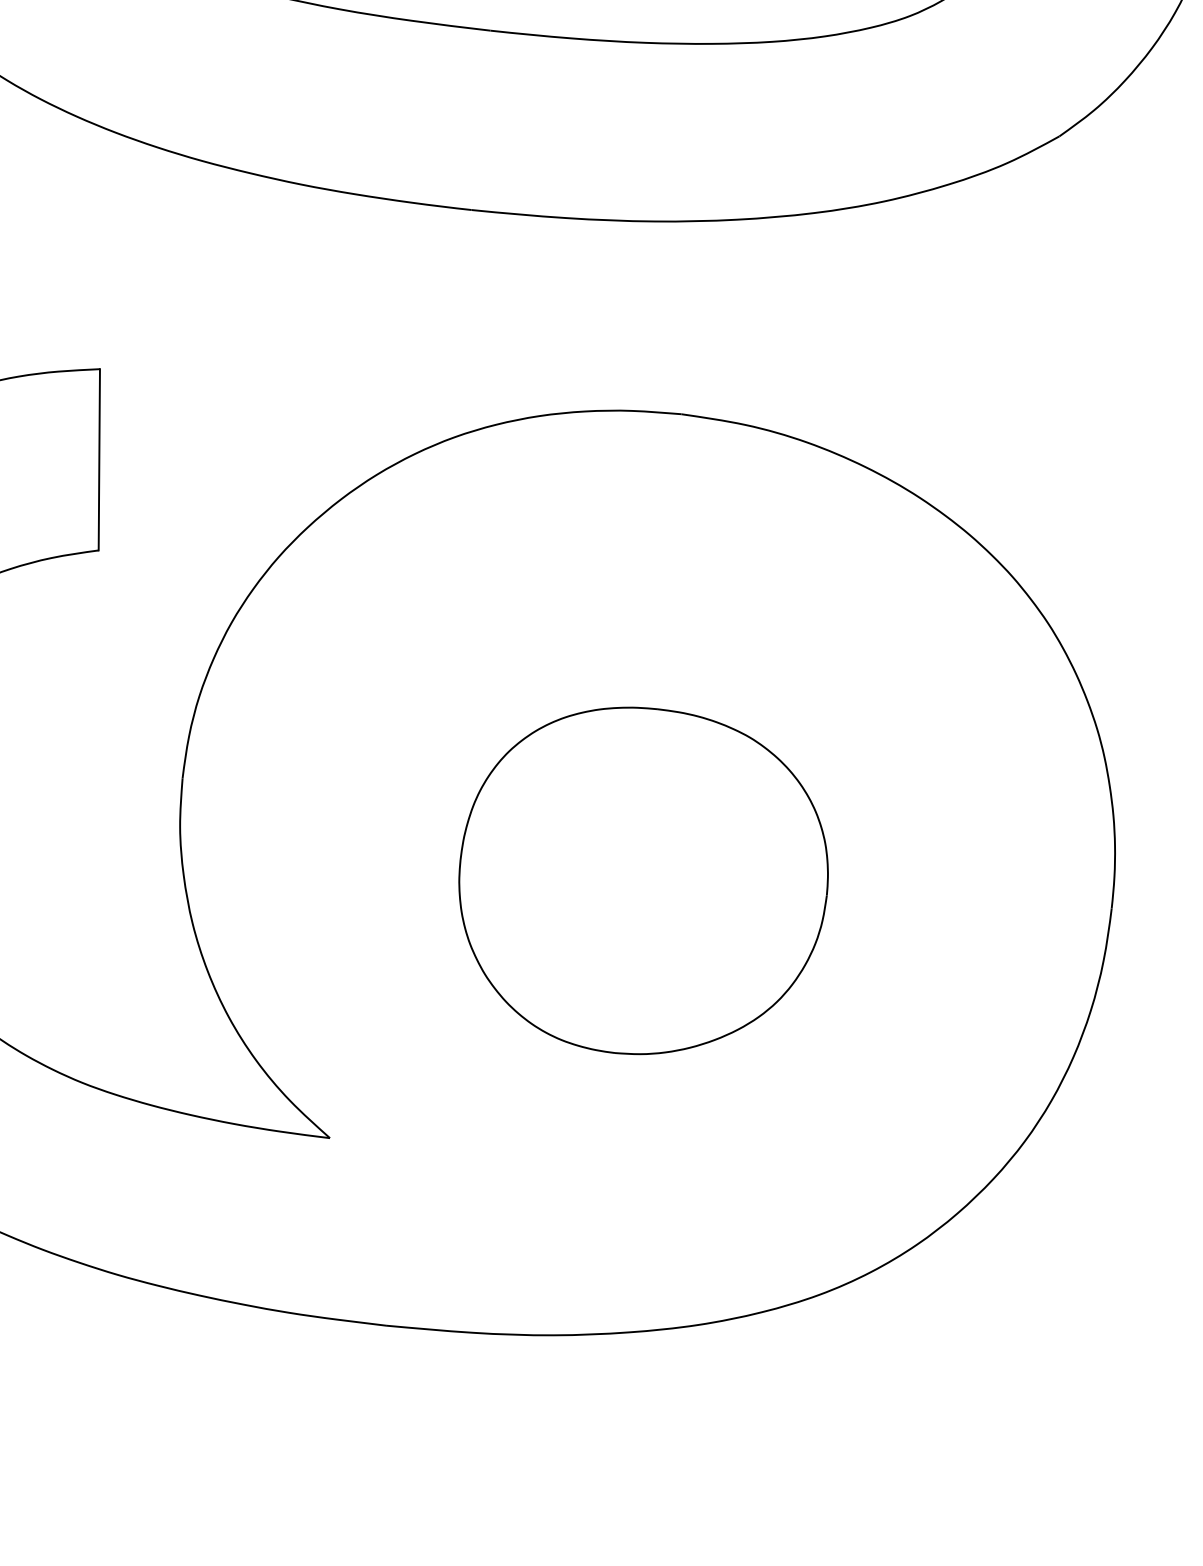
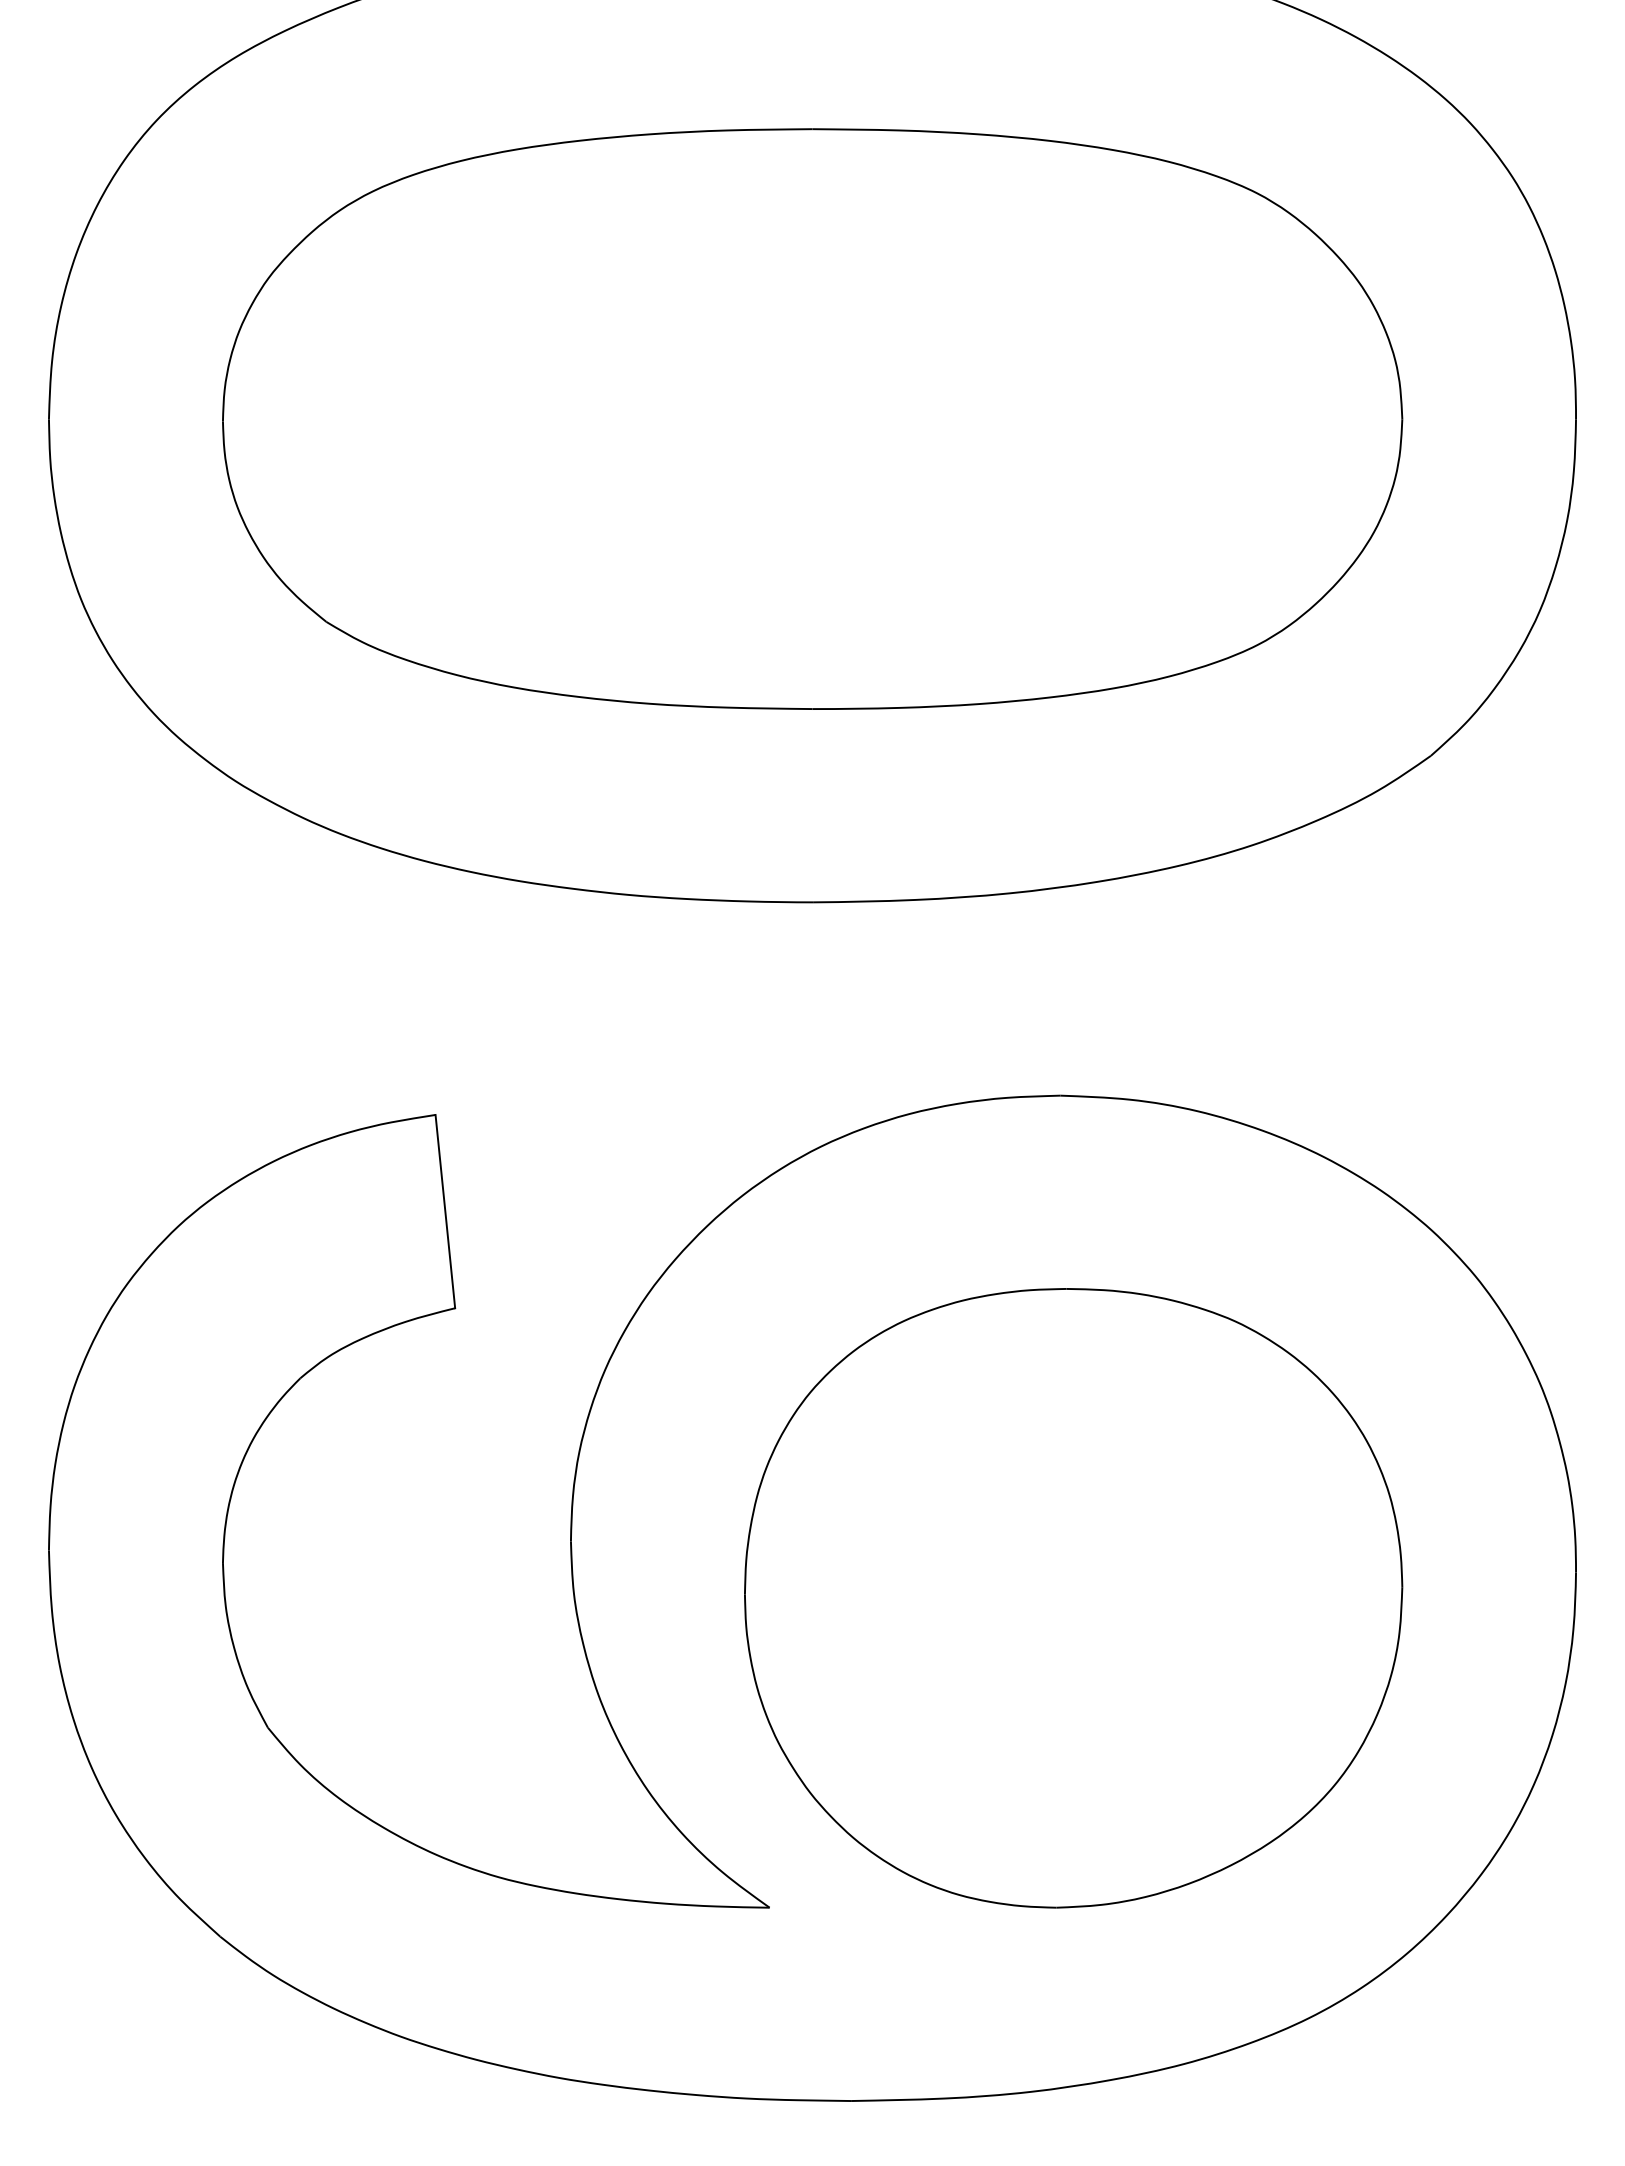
part: (642, 881) -> (1073, 1598), size x1.67

